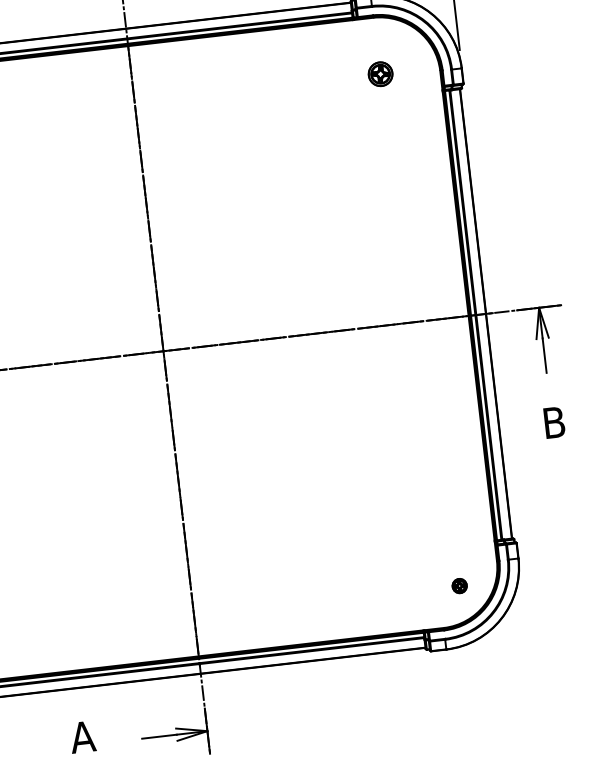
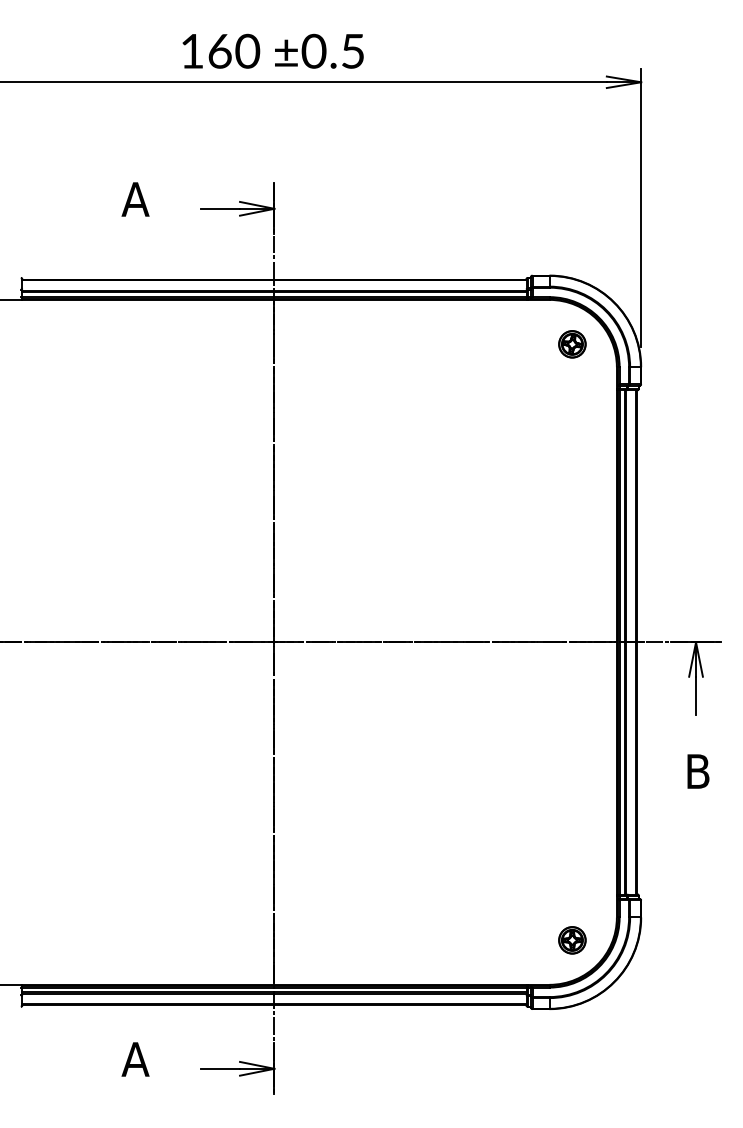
part: (380, 74) -> (572, 344), moved
part: (459, 586) -> (572, 940), size x1.67

